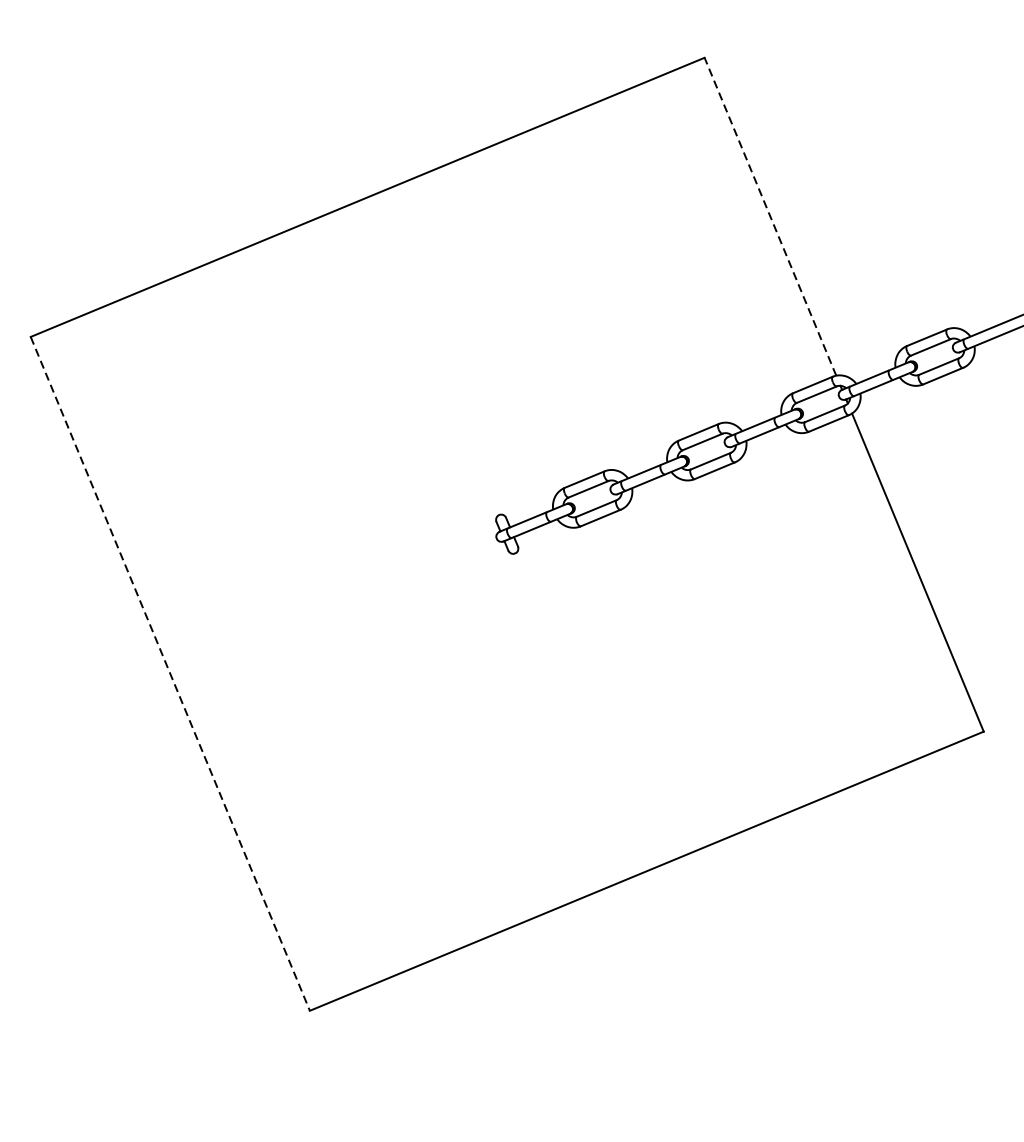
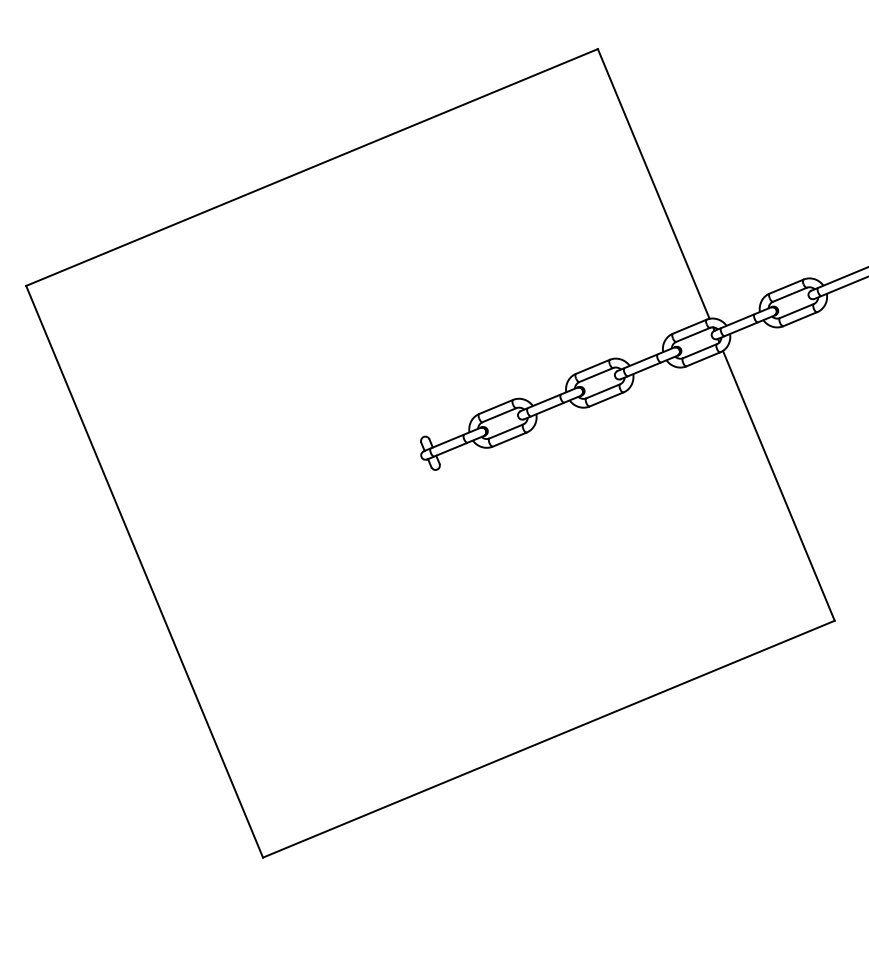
line: (770, 216) -> (653, 183), dashed -> solid
line: (170, 674) -> (144, 572), dashed -> solid

